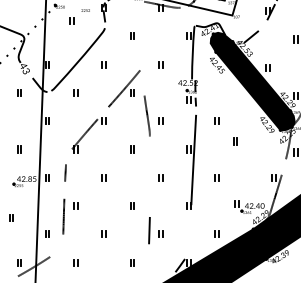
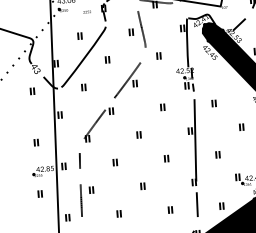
part: (71, 20) -> (79, 35), moved
line: (146, 115) -> (141, 28), moved
part: (235, 141) -> (241, 127), moved
part: (11, 217) -> (40, 193), moved
line: (149, 230) -> (197, 204), moved

